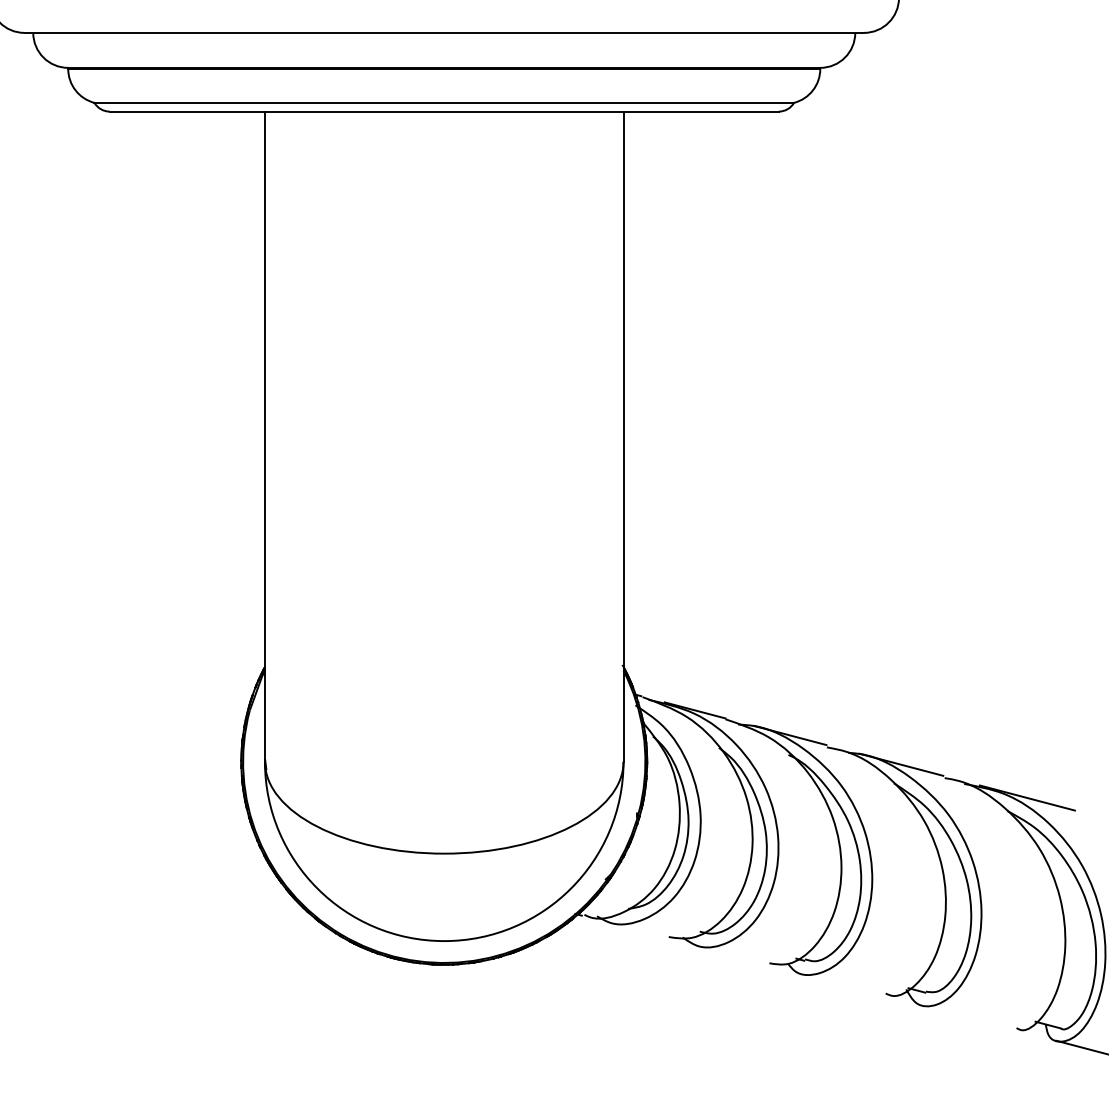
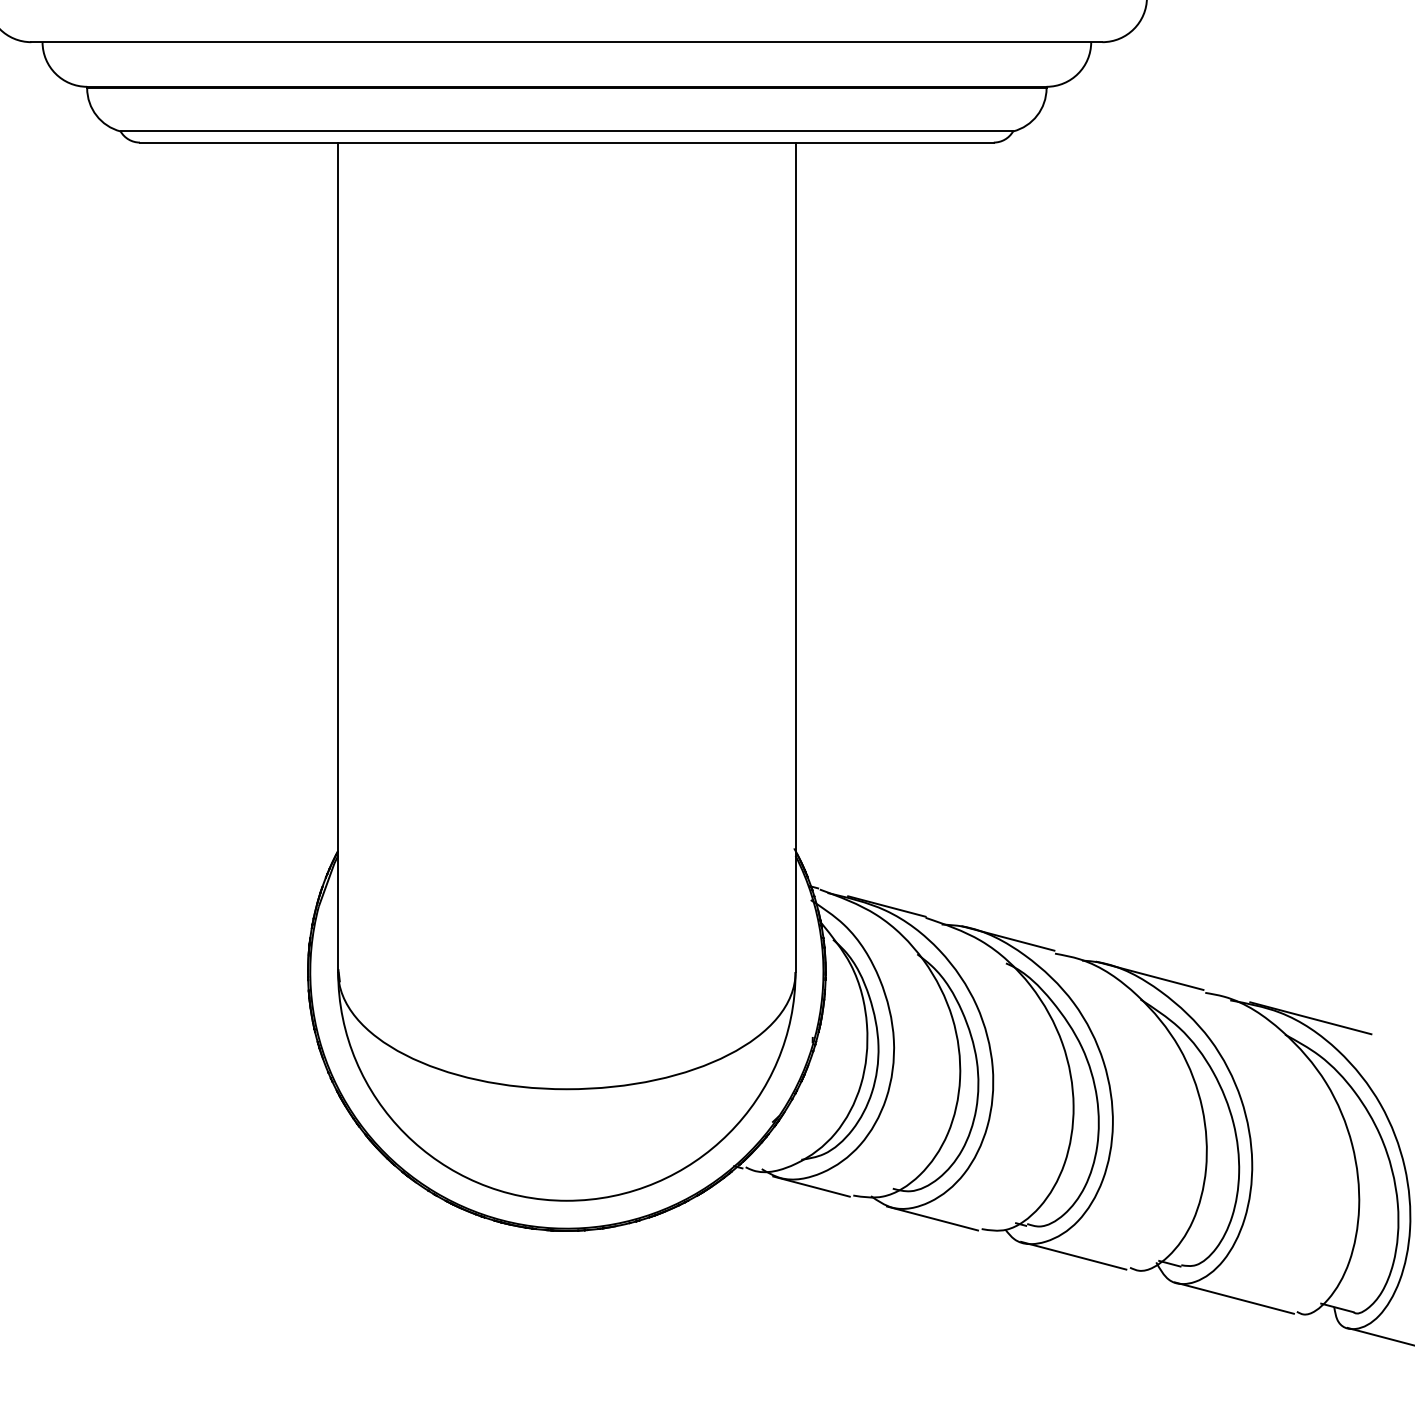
line: (636, 929) -> (812, 1185), added
line: (730, 954) -> (932, 1217), added
line: (841, 984) -> (1073, 1256), added
line: (967, 1017) -> (1234, 1298), added

